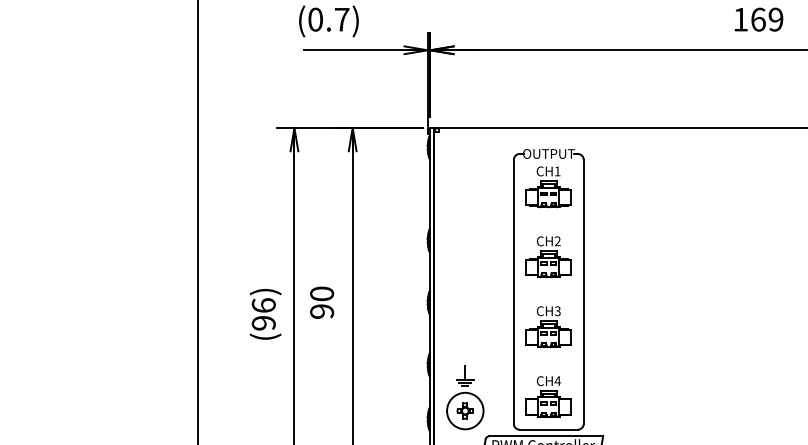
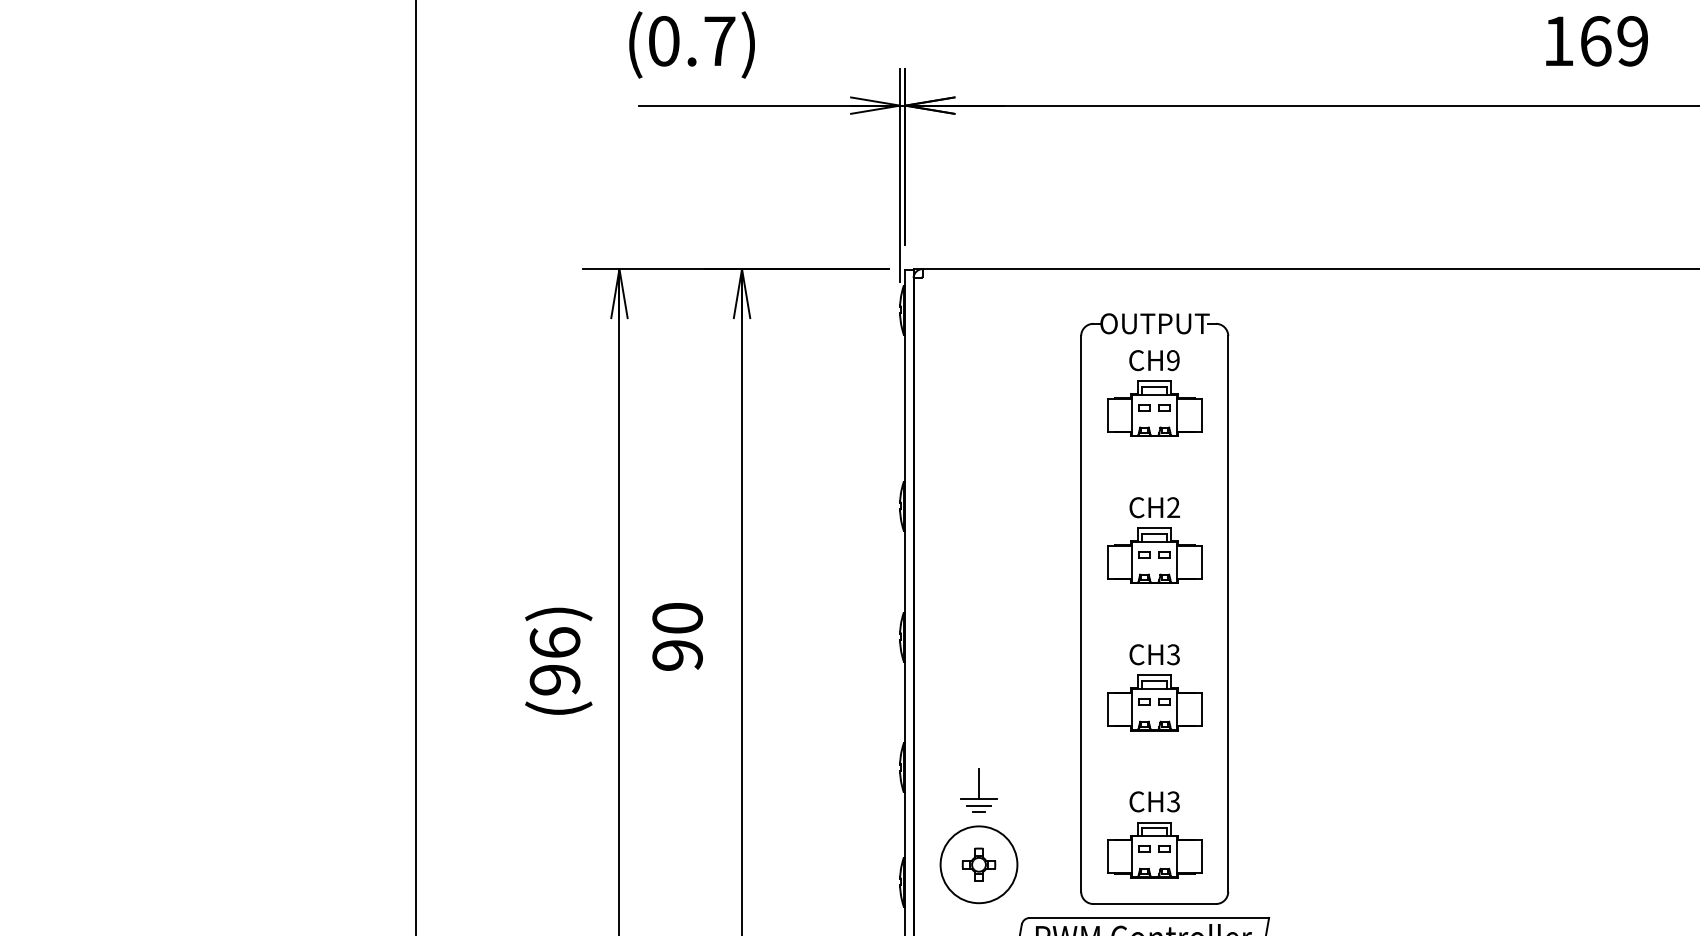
text: (557, 171) -> (1172, 360), CH1 -> CH9
text: (557, 381) -> (1172, 802), CH4 -> CH3

